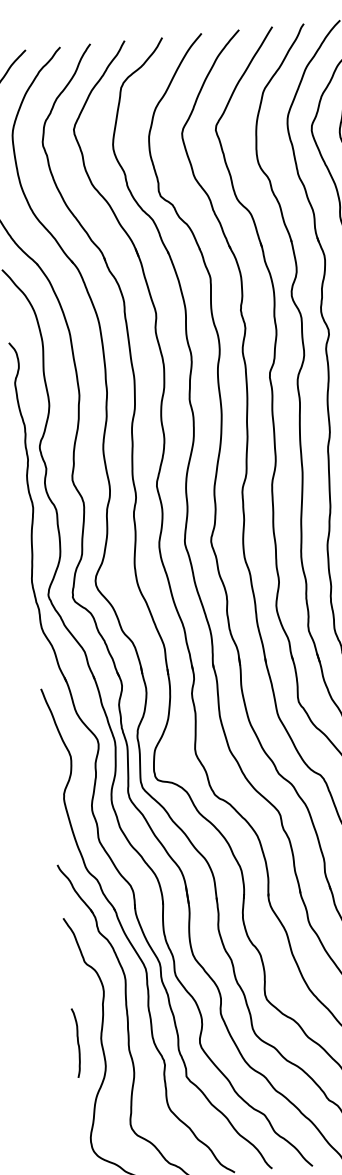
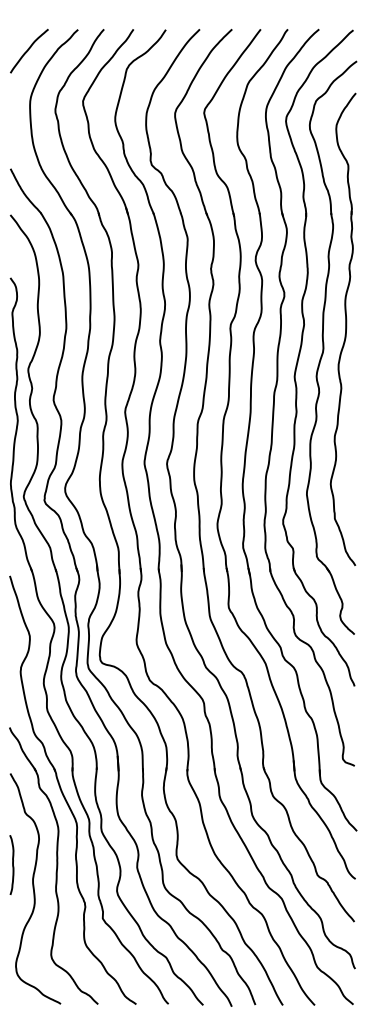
curve: (77, 1042) -> (12, 864), moved

